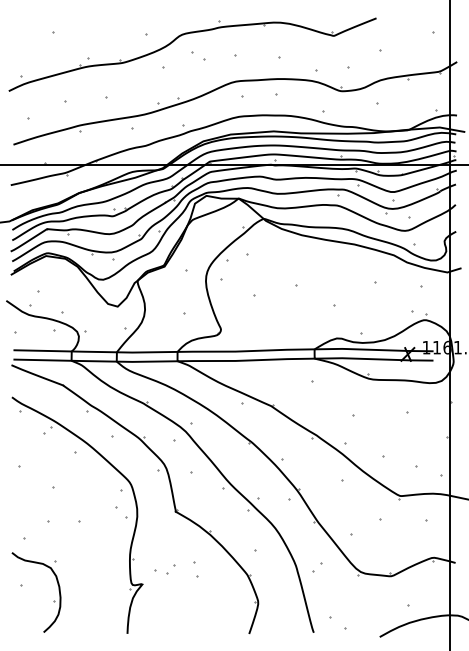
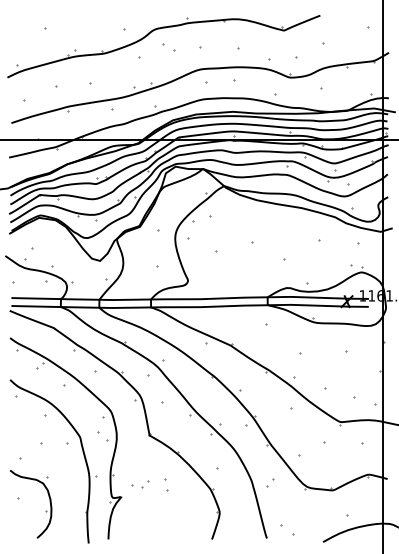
part: (97, 531) -> (82, 452), added

